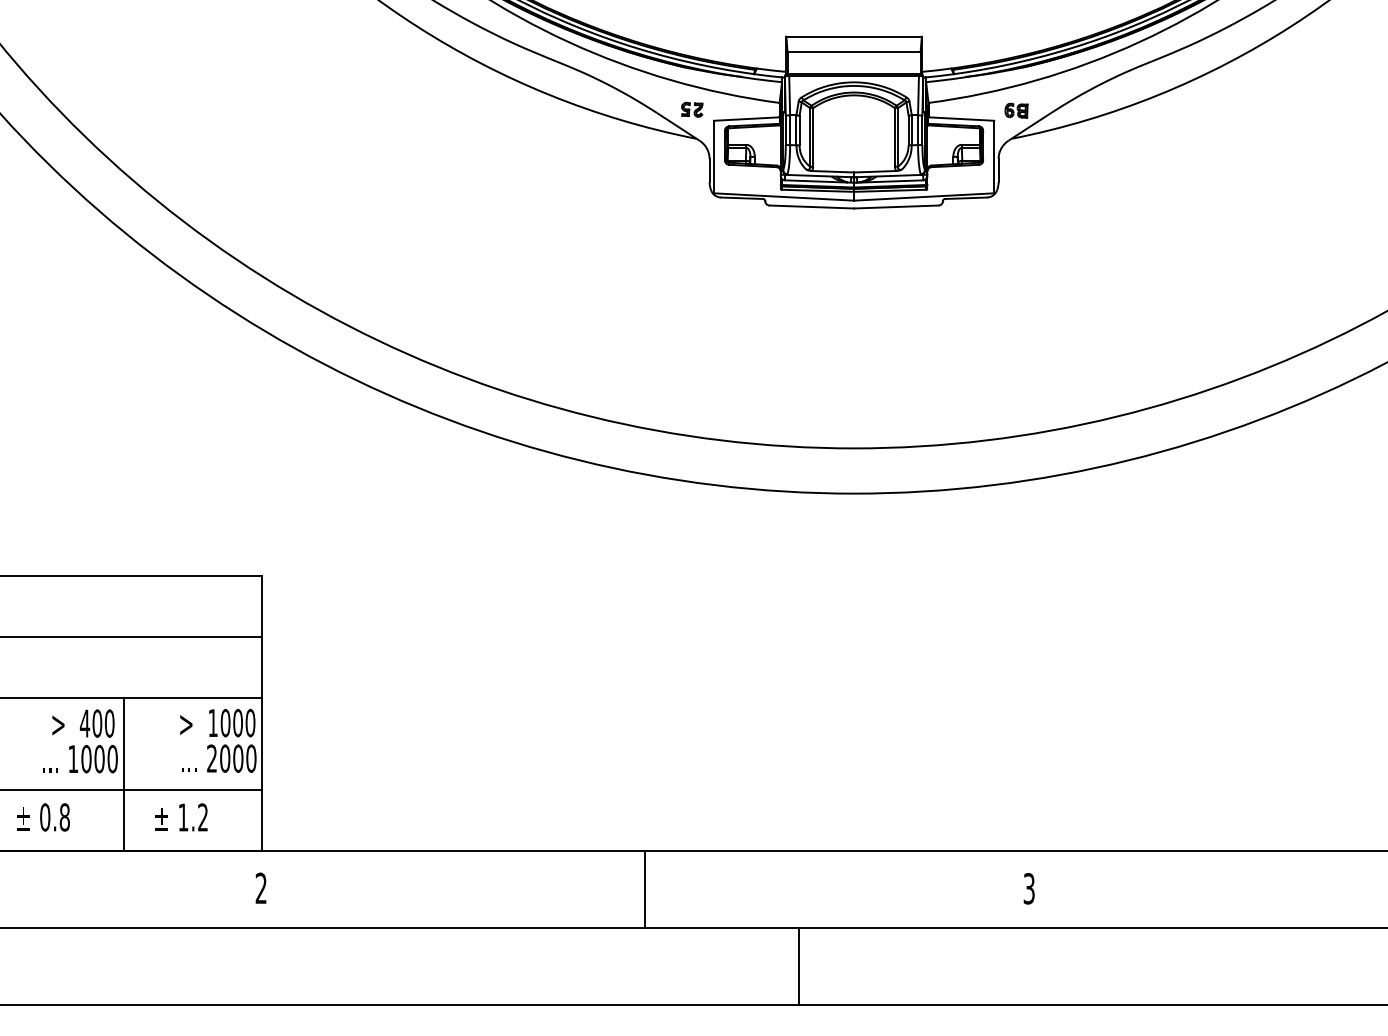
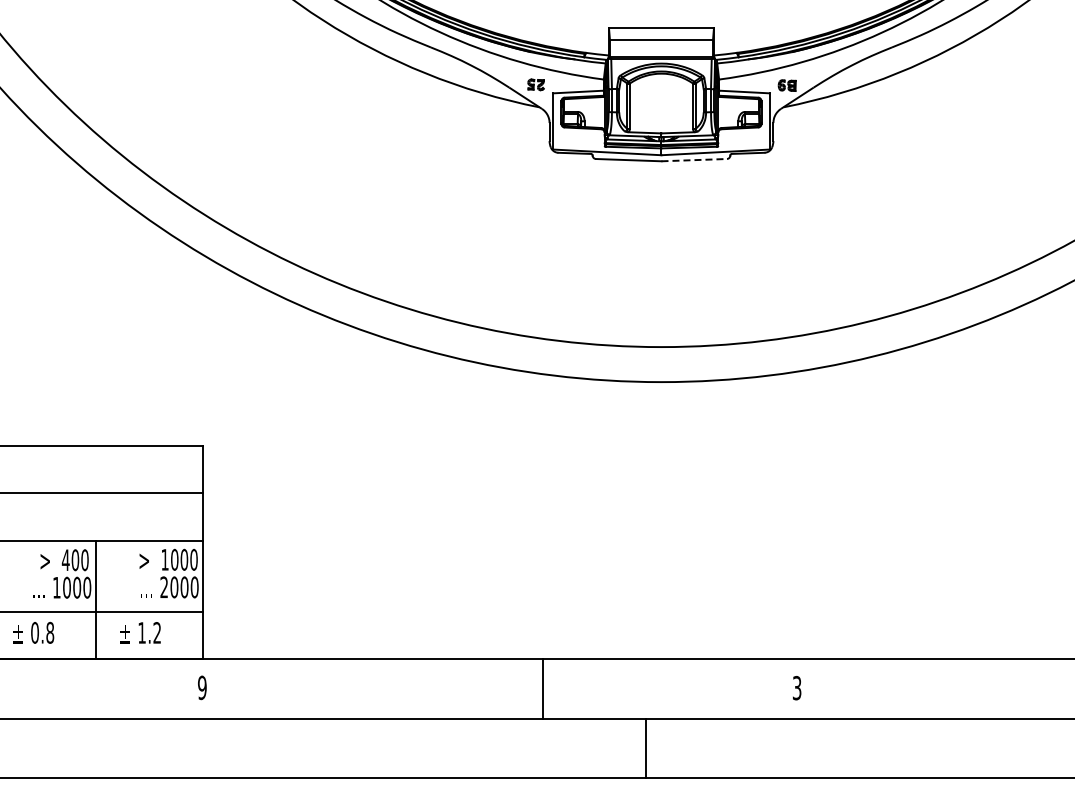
line: (896, 207) -> (694, 160), solid -> dashed
text: (261, 887) -> (202, 687), 2 -> 9
line: (644, 889) -> (542, 688), moved
line: (798, 965) -> (645, 747), moved

